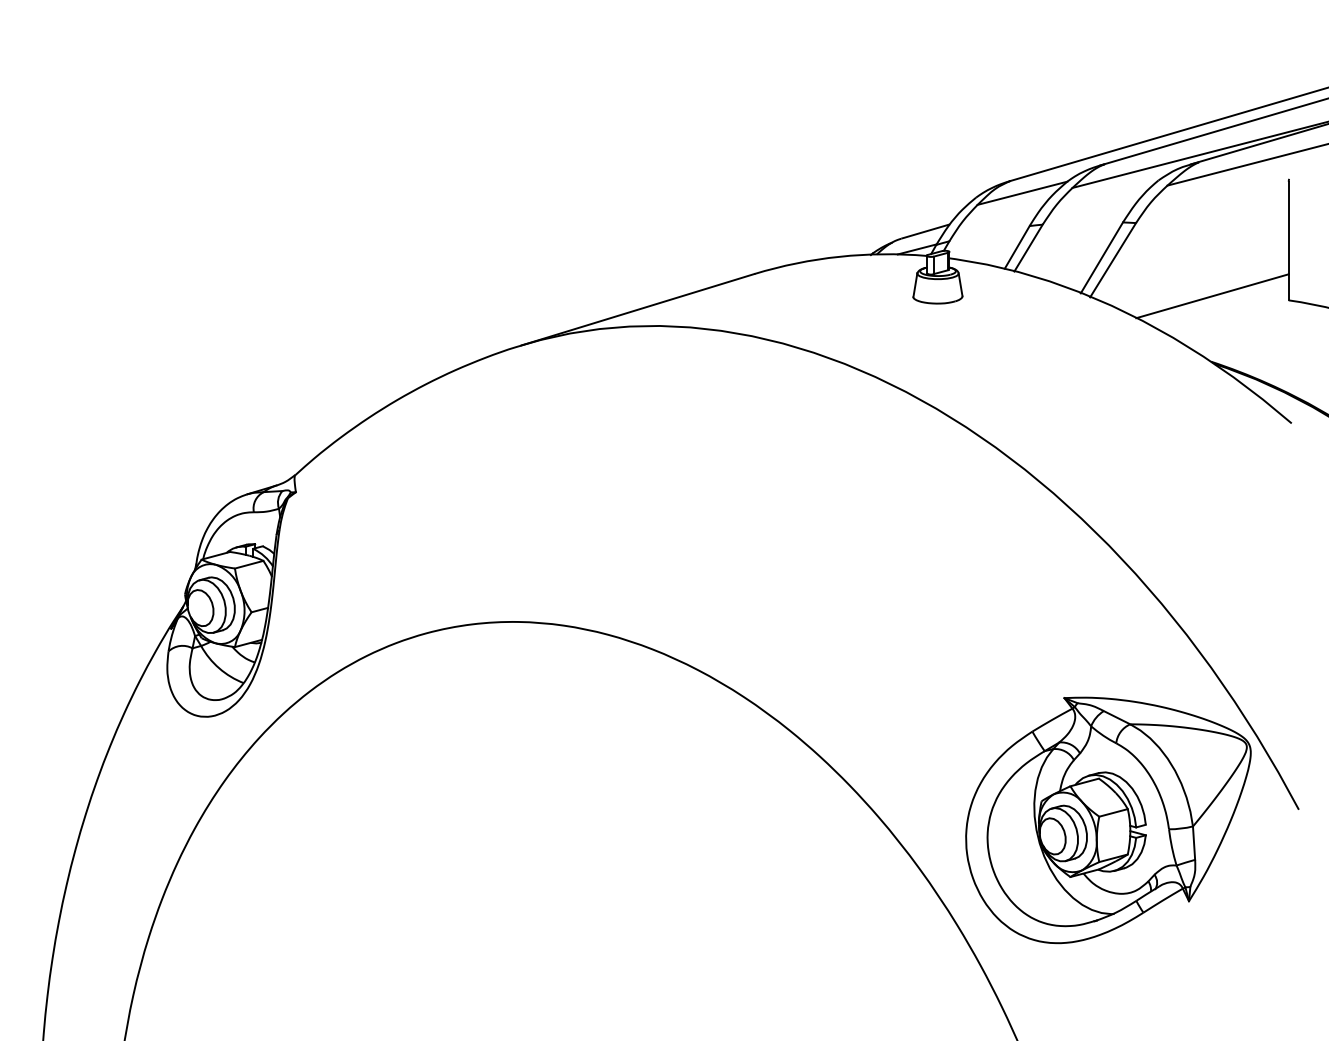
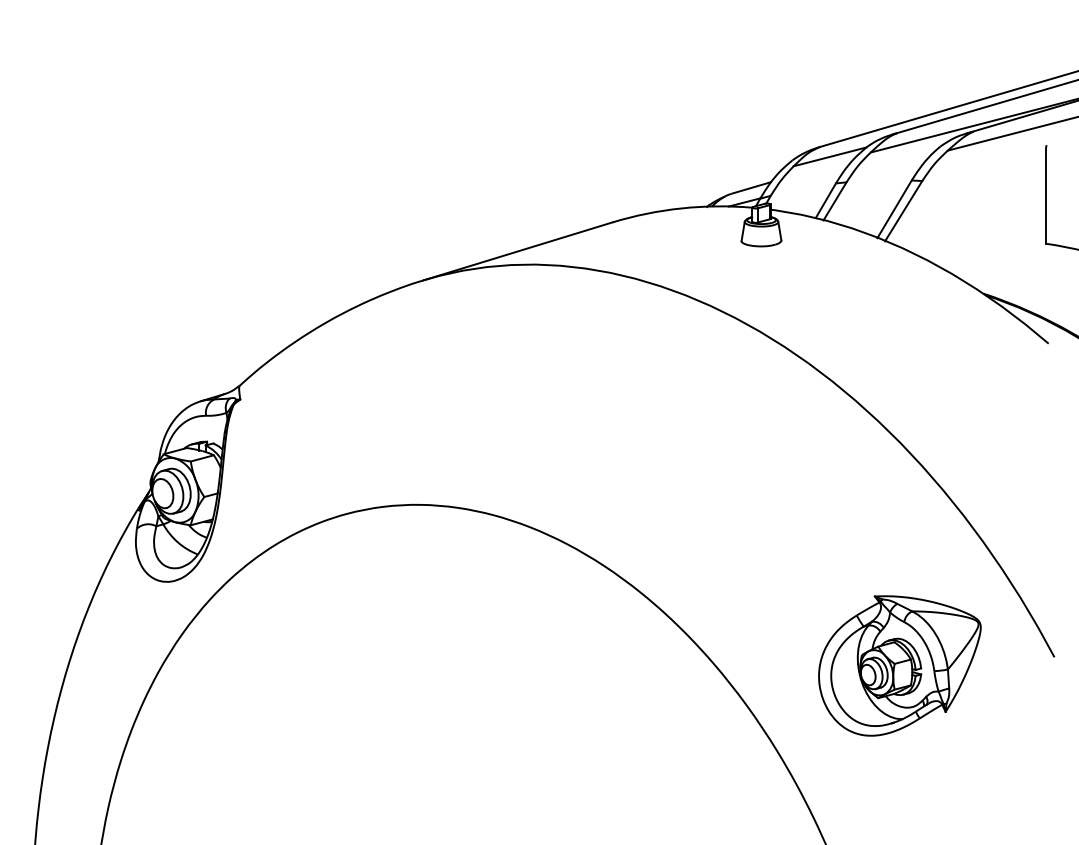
line: (1212, 296) -> (984, 240), removed
part: (1108, 820) -> (899, 666), size x0.7

